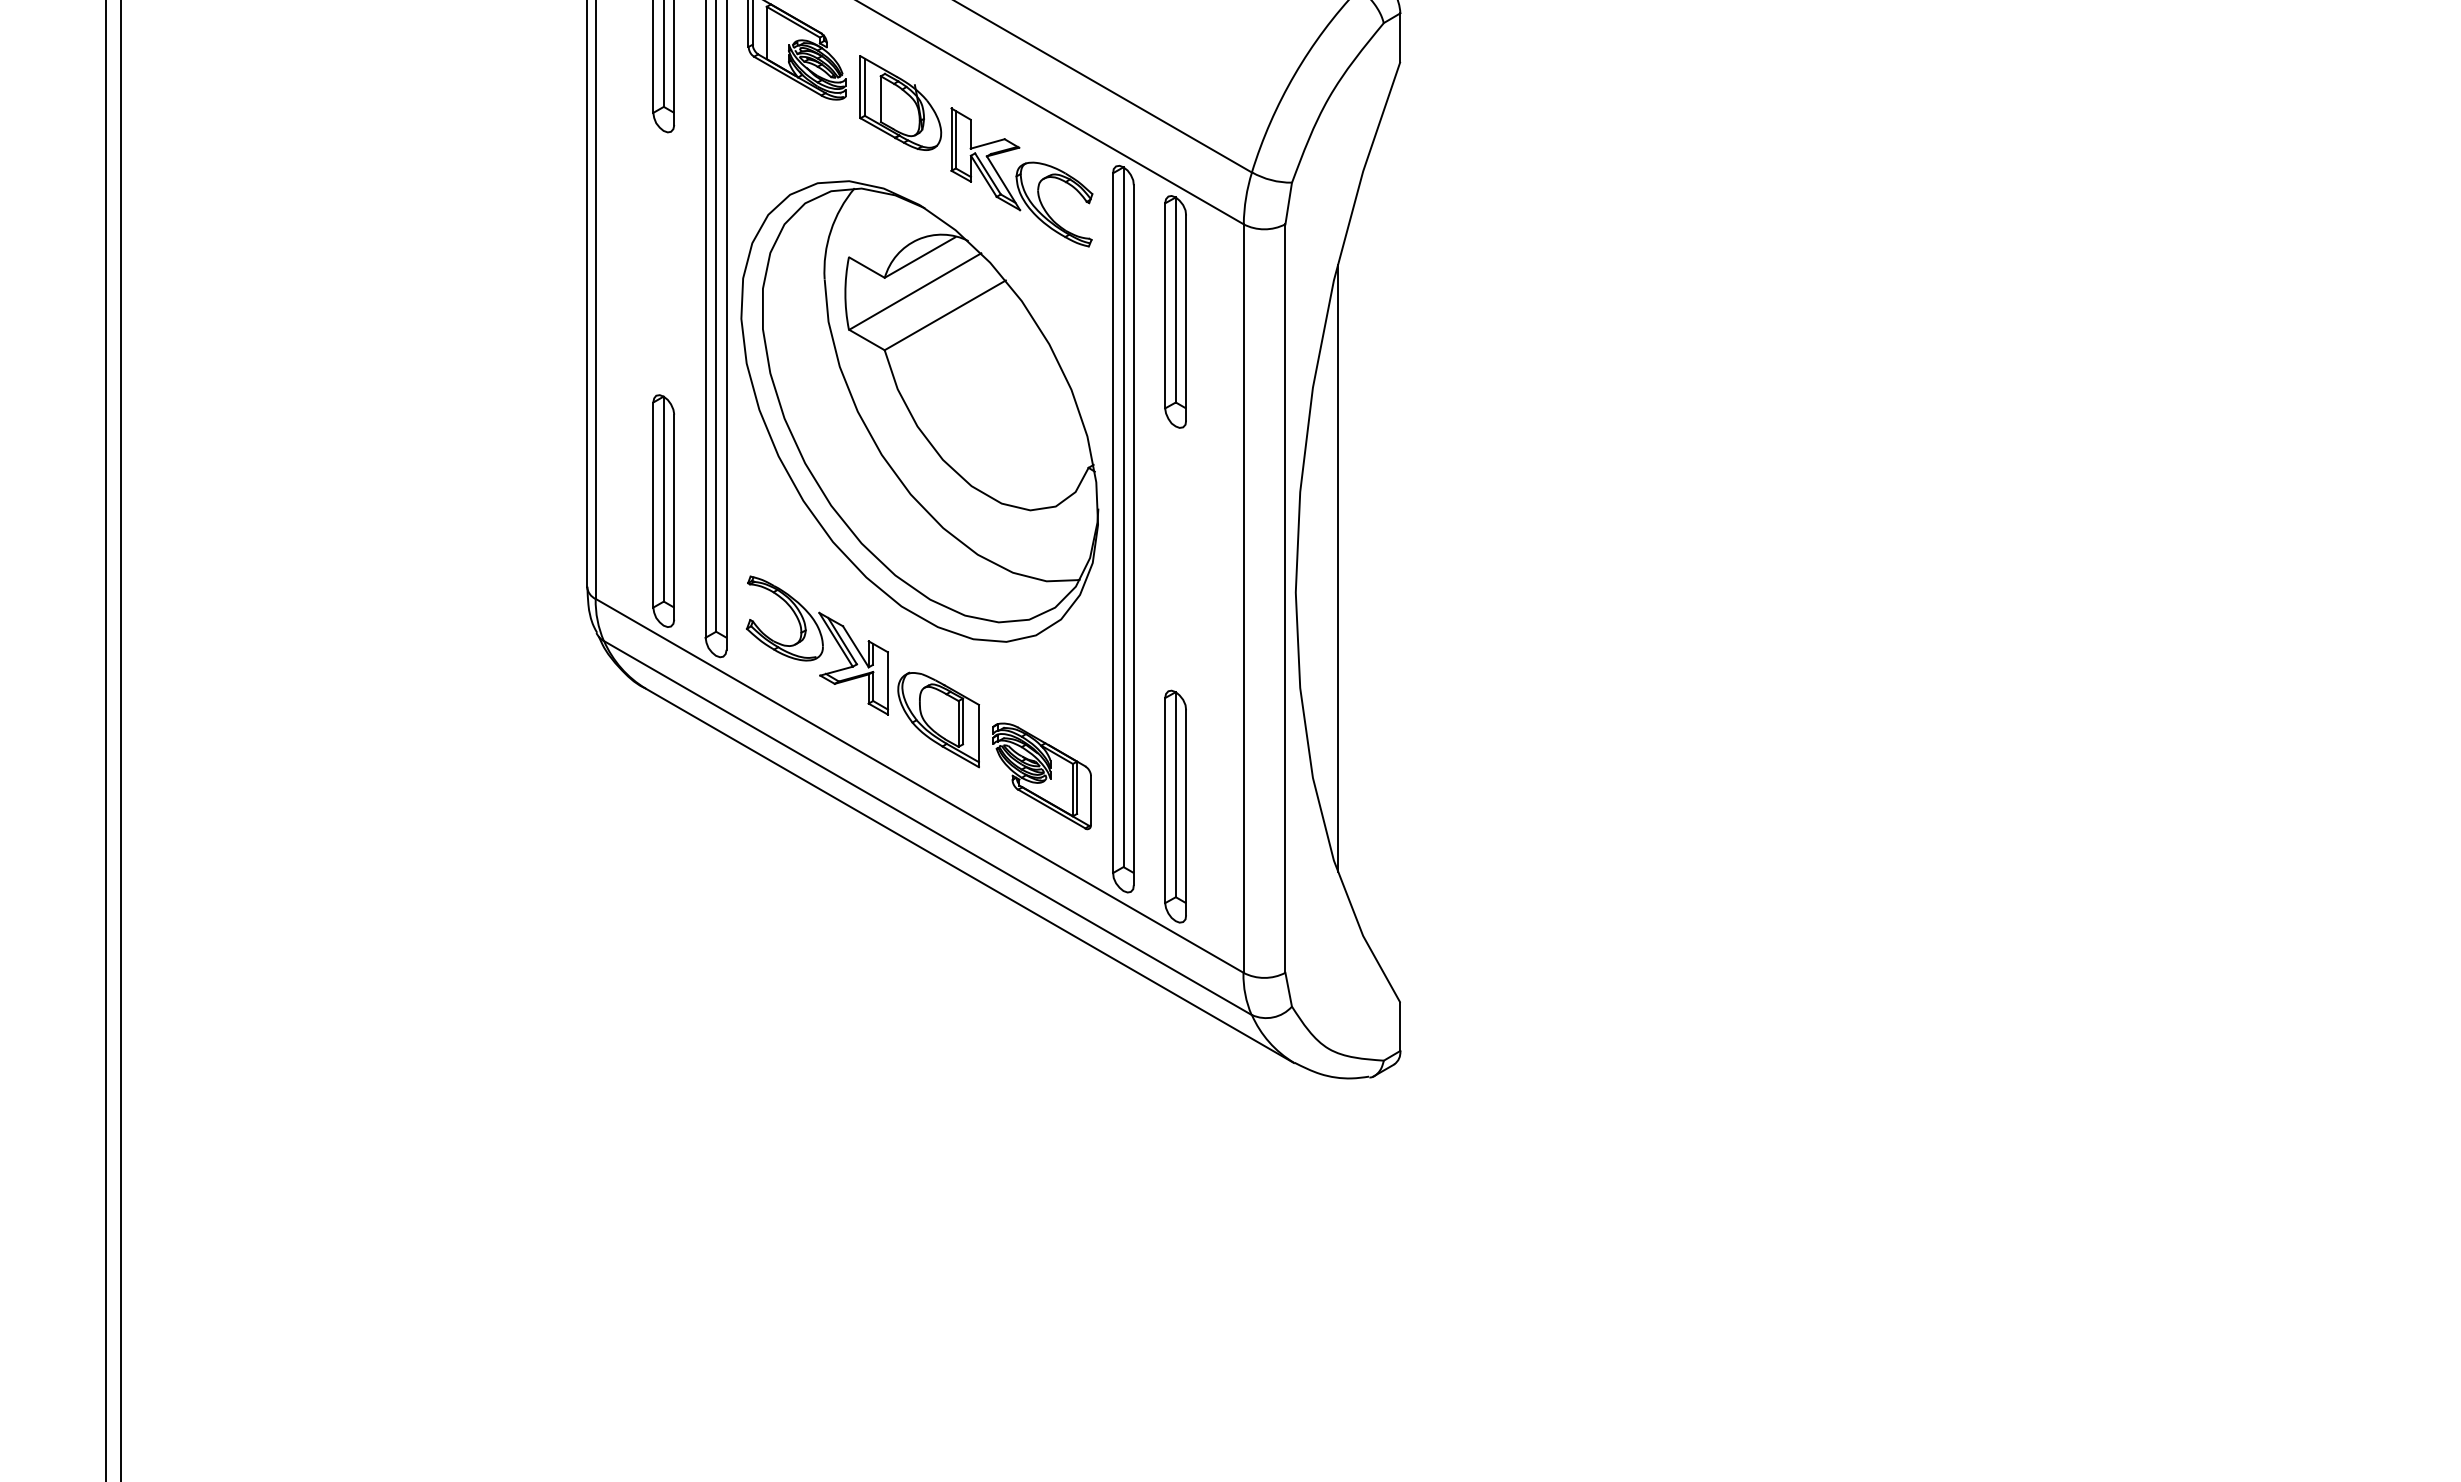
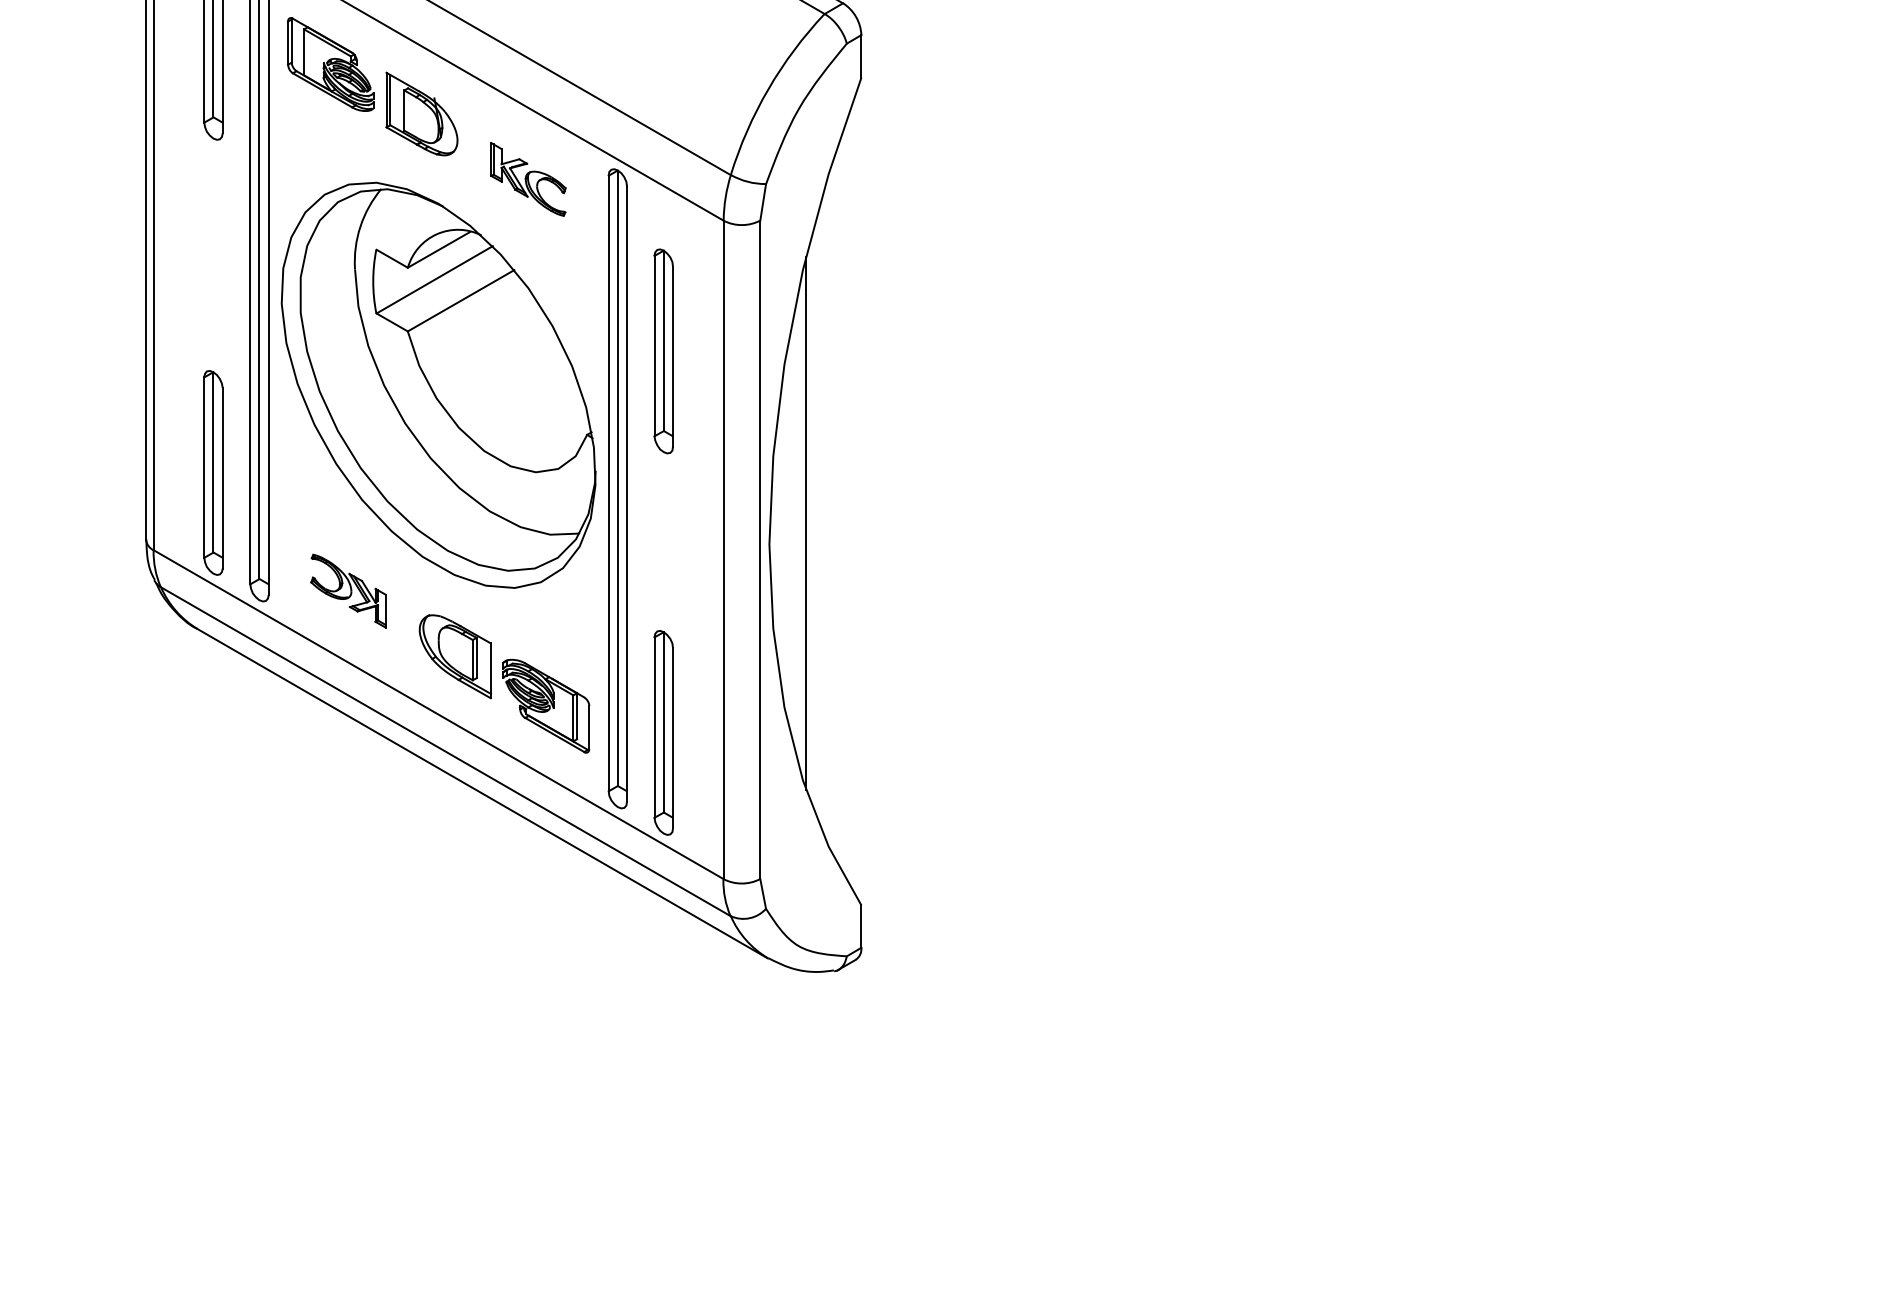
part: (1021, 177) -> (528, 179), size x0.6
part: (1175, 311) -> (663, 351), moved
part: (816, 645) -> (347, 591), size x0.6

